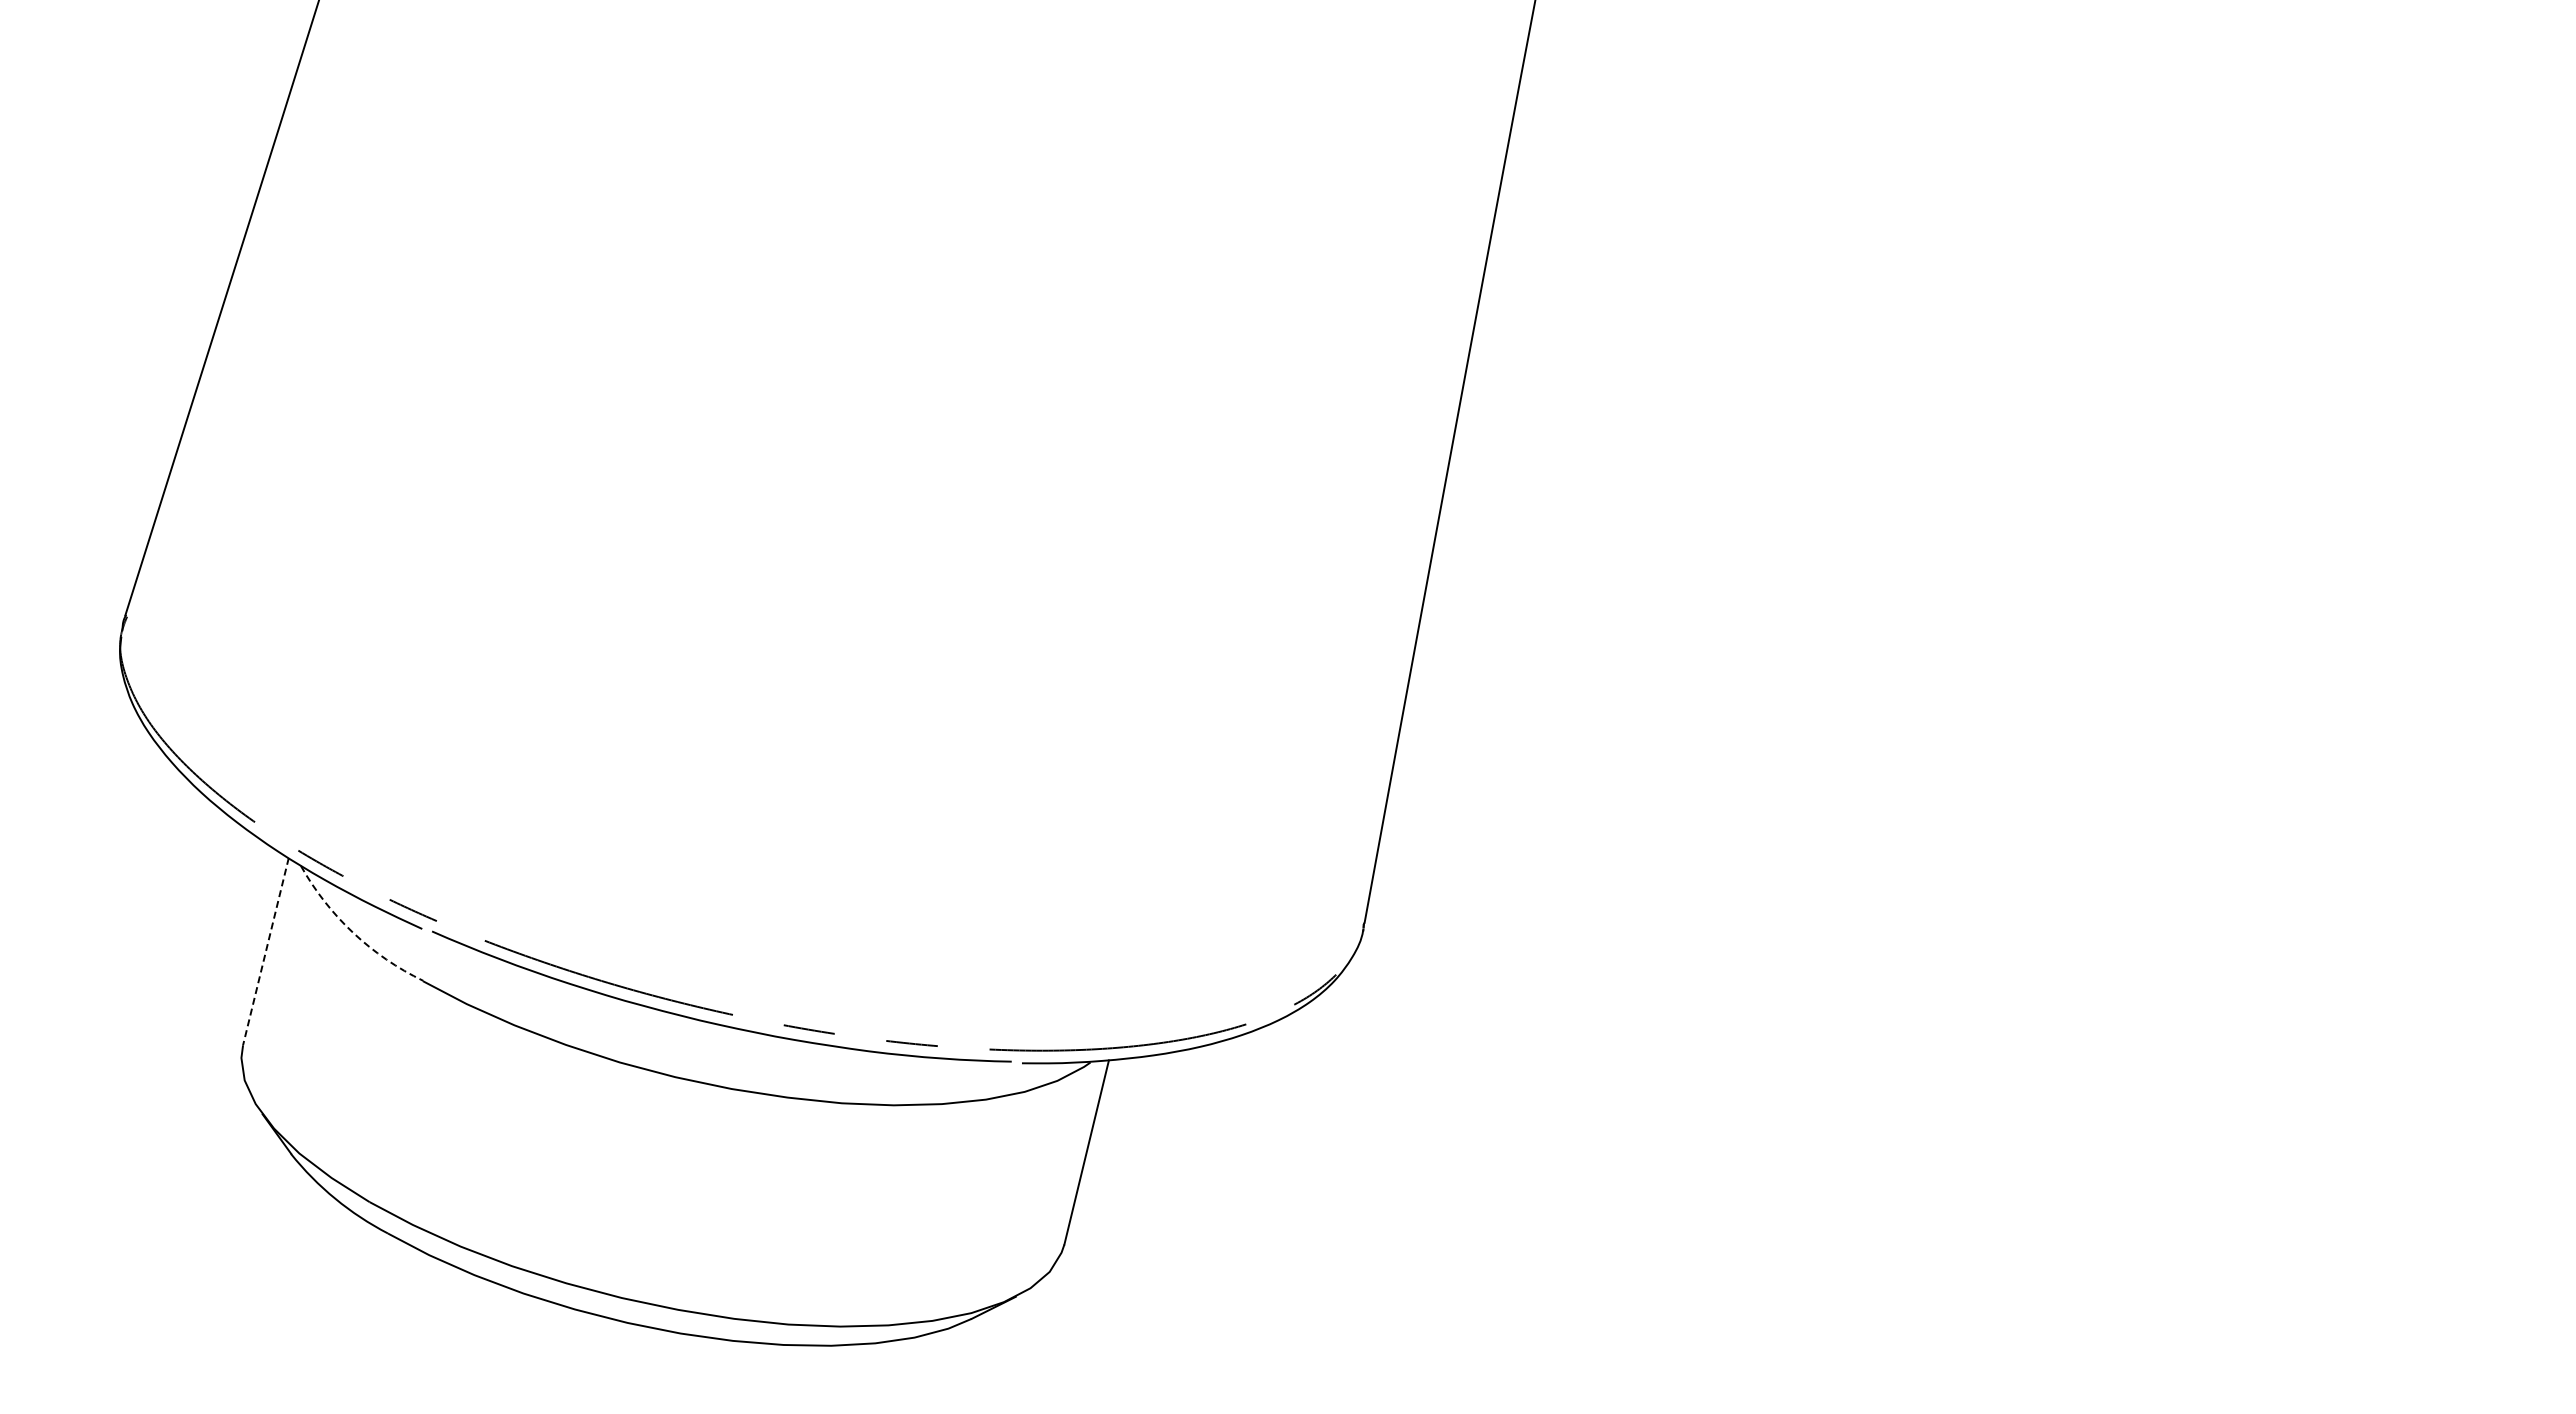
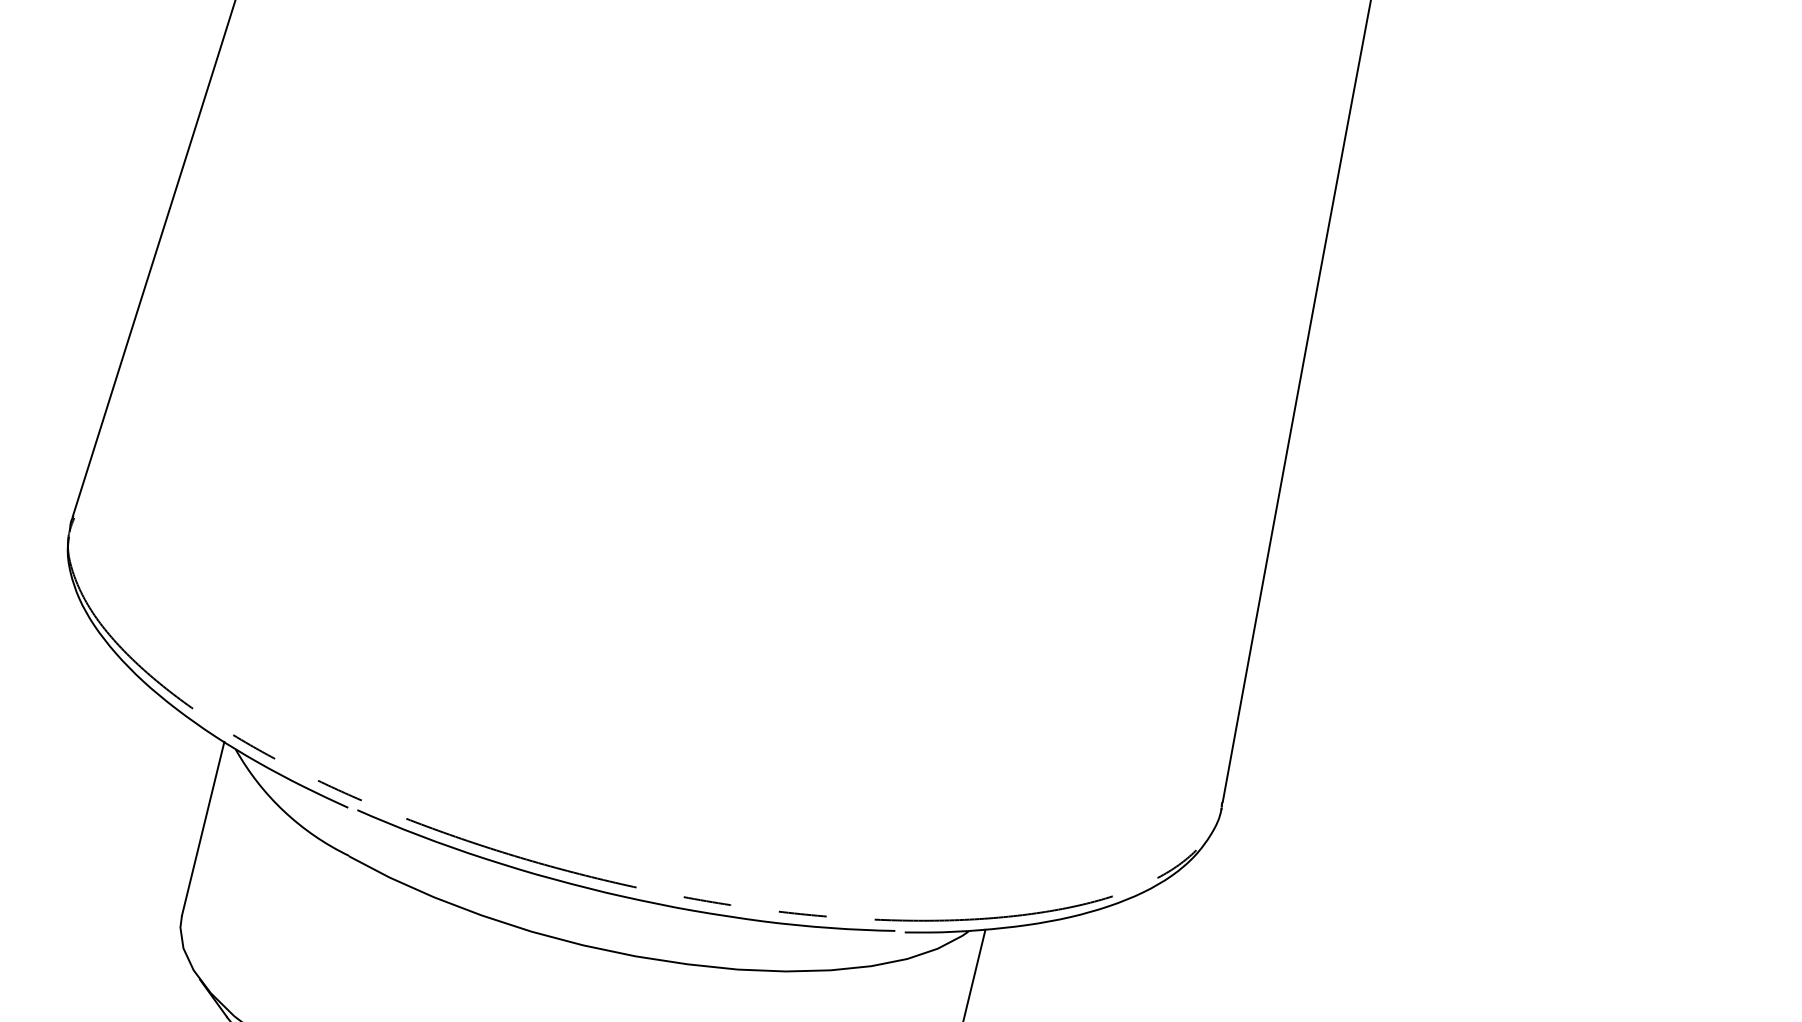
arc: (353, 932) -> (284, 811), dashed -> solid
line: (265, 952) -> (202, 829), dashed -> solid

